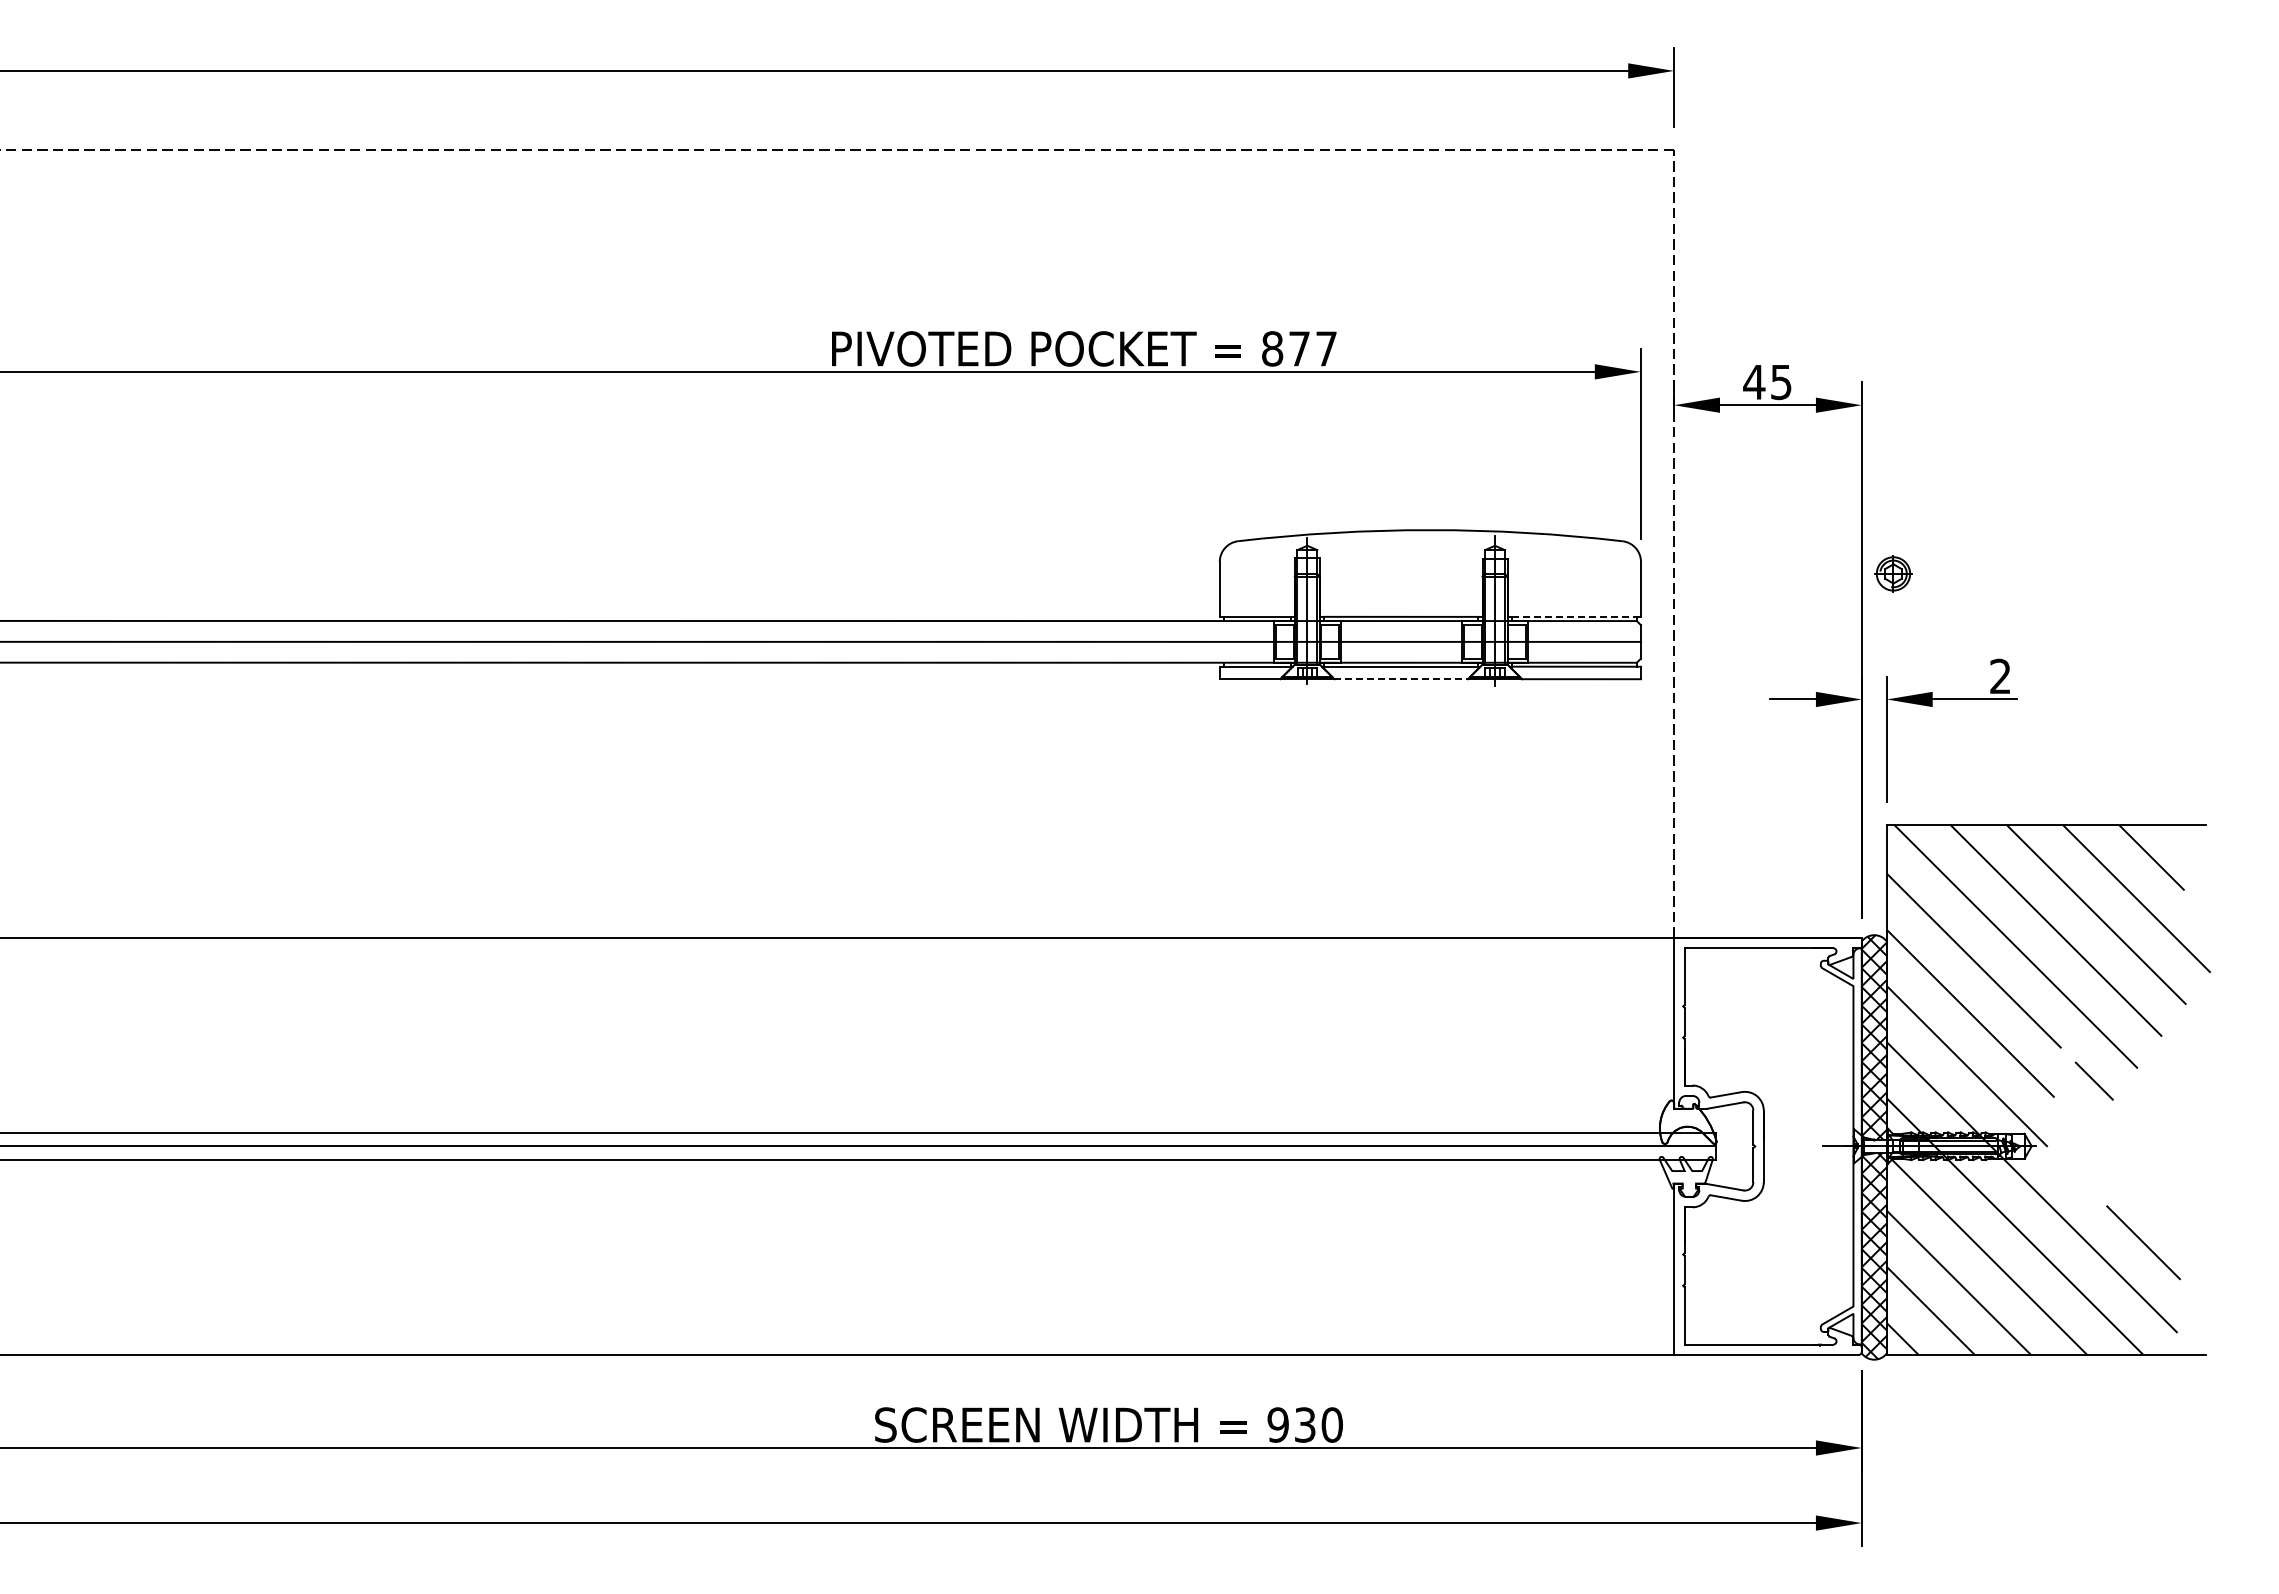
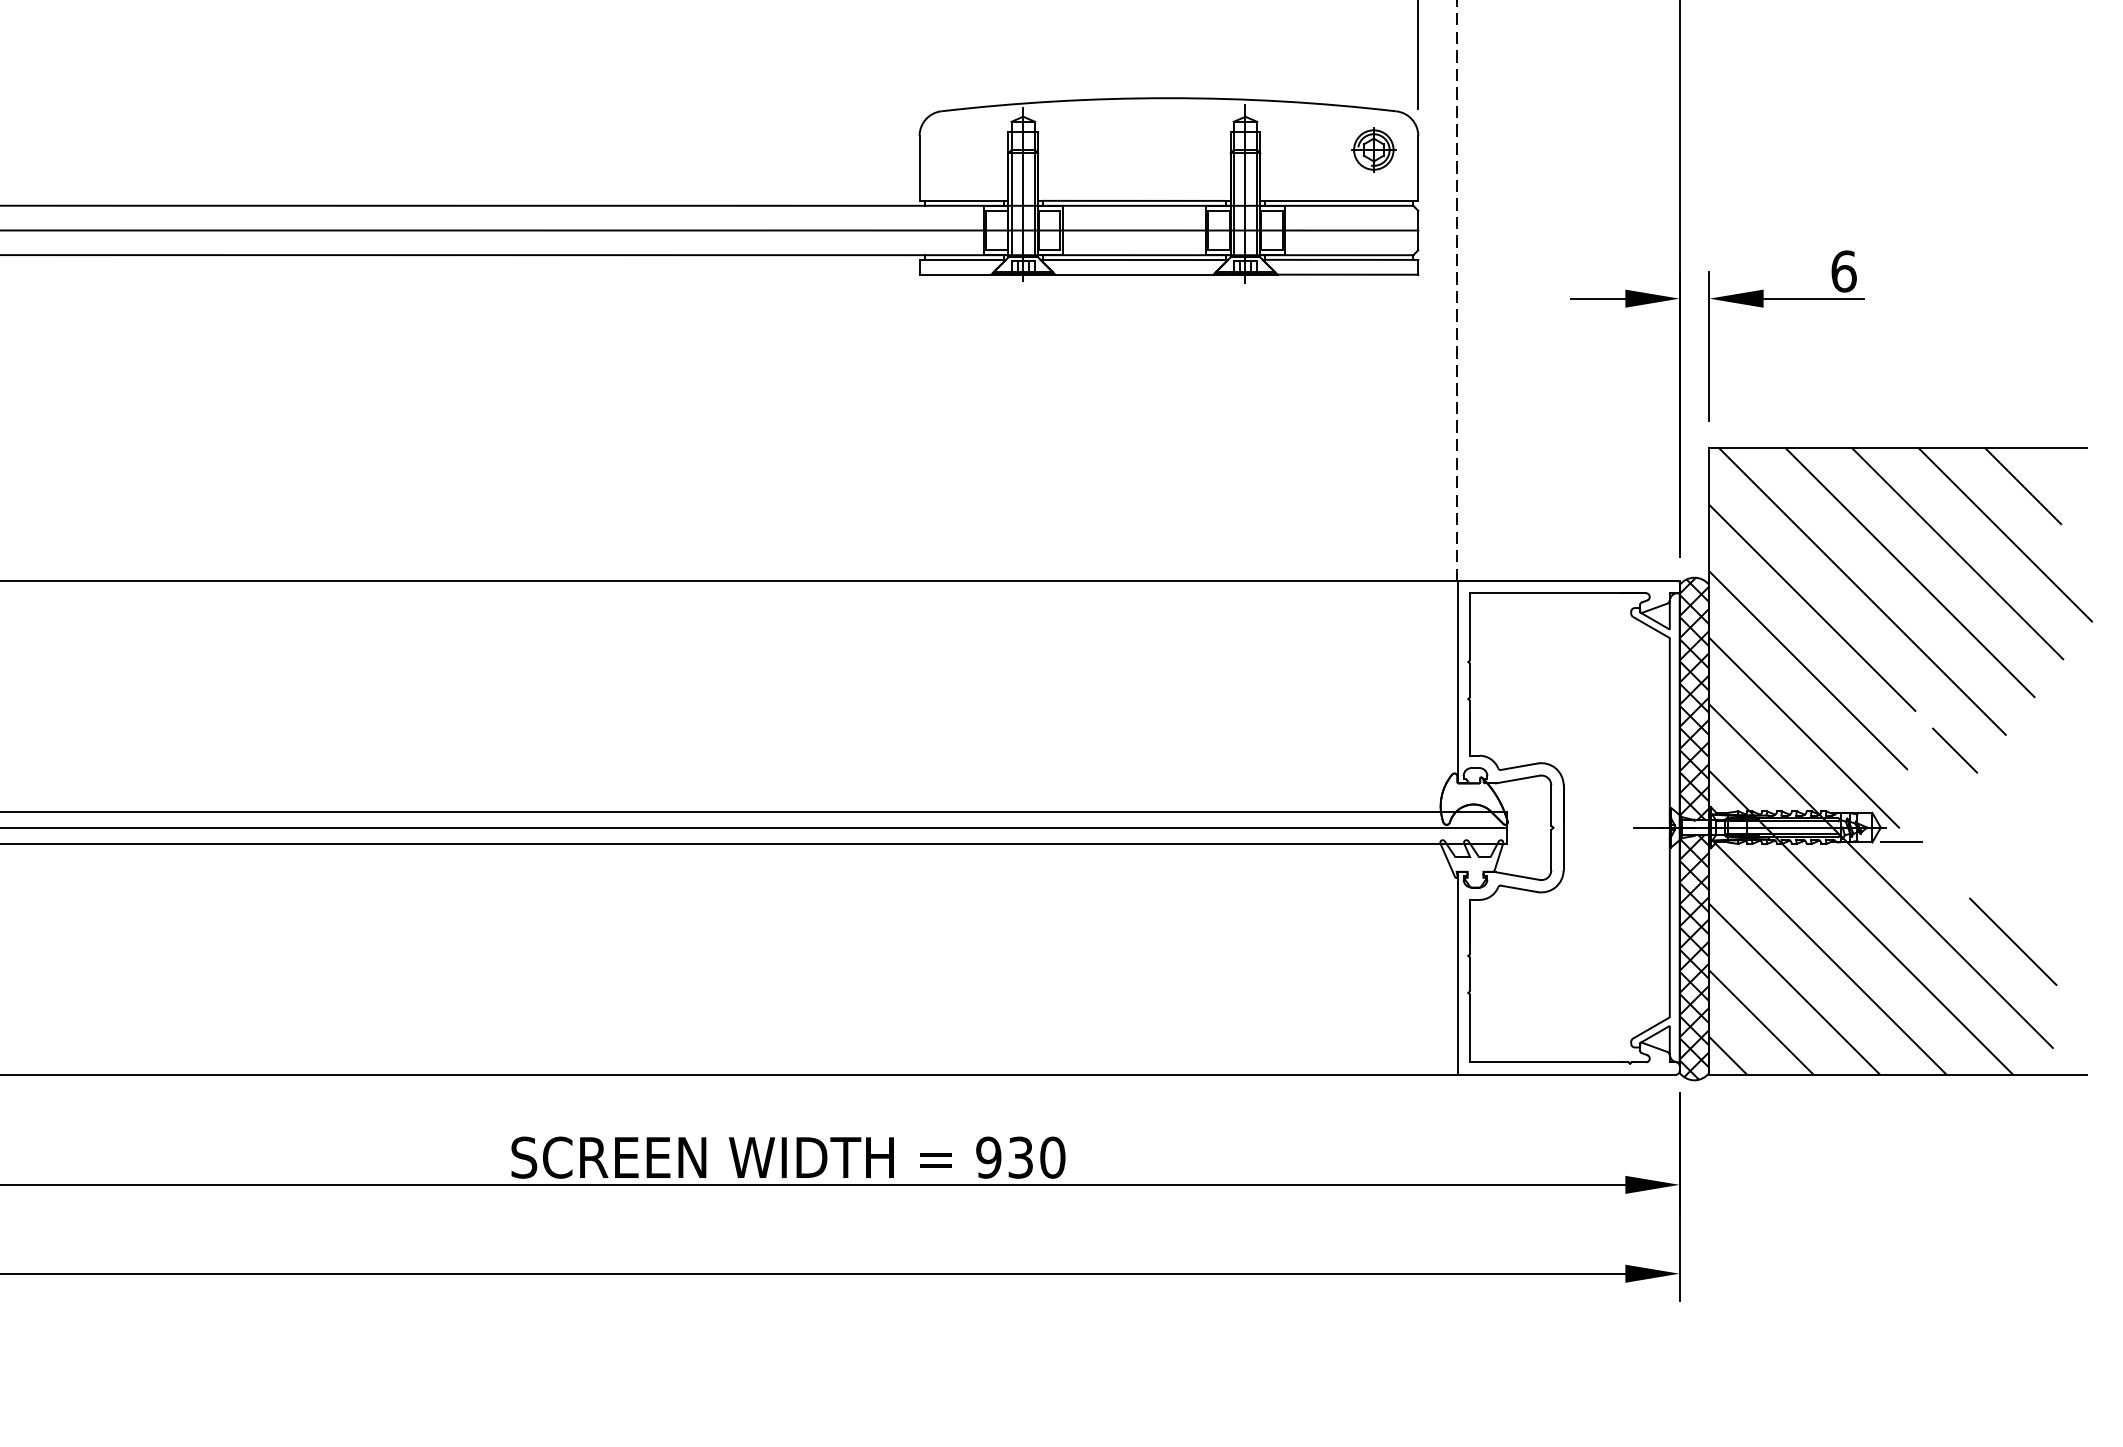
part: (1893, 573) -> (1373, 149), moved
line: (1574, 616) -> (1339, 200), dashed -> solid
text: (2000, 676) -> (1843, 271), 2 -> 6
line: (1401, 679) -> (1134, 275), dashed -> solid
line: (2048, 1158) -> (1900, 842), added

